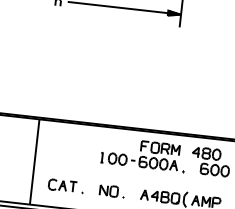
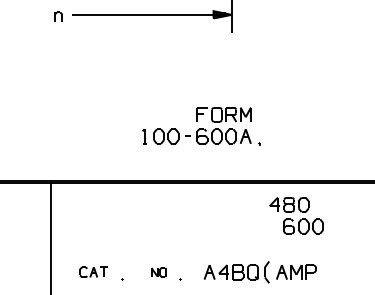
part: (143, 154) -> (201, 126), moved
part: (62, 185) -> (93, 272), size x0.7
part: (108, 191) -> (158, 272), size x0.6

